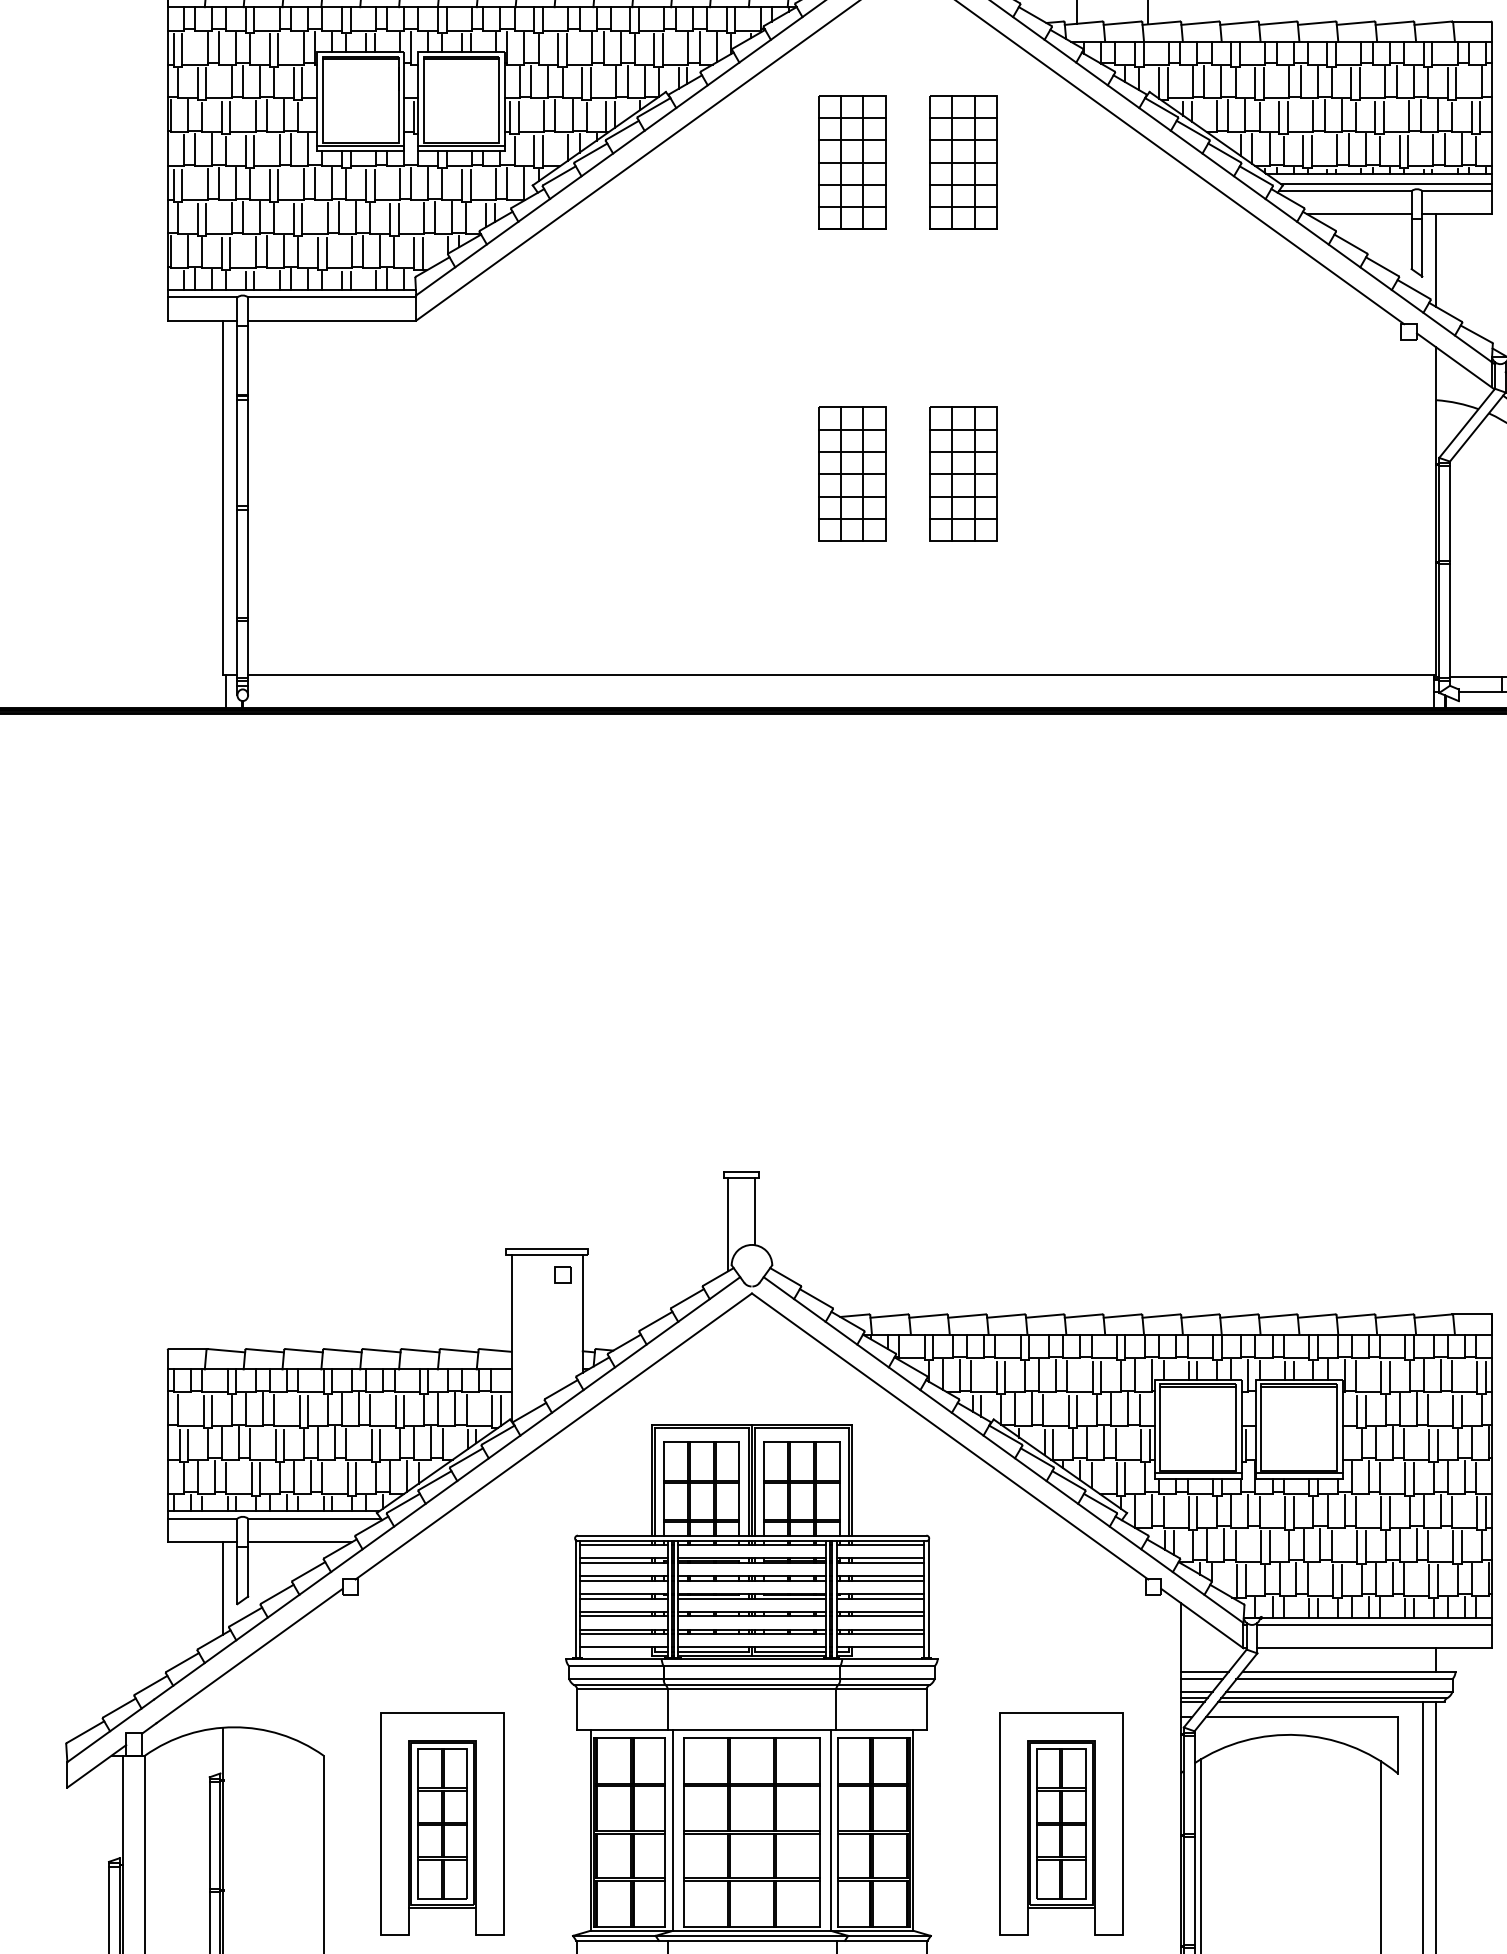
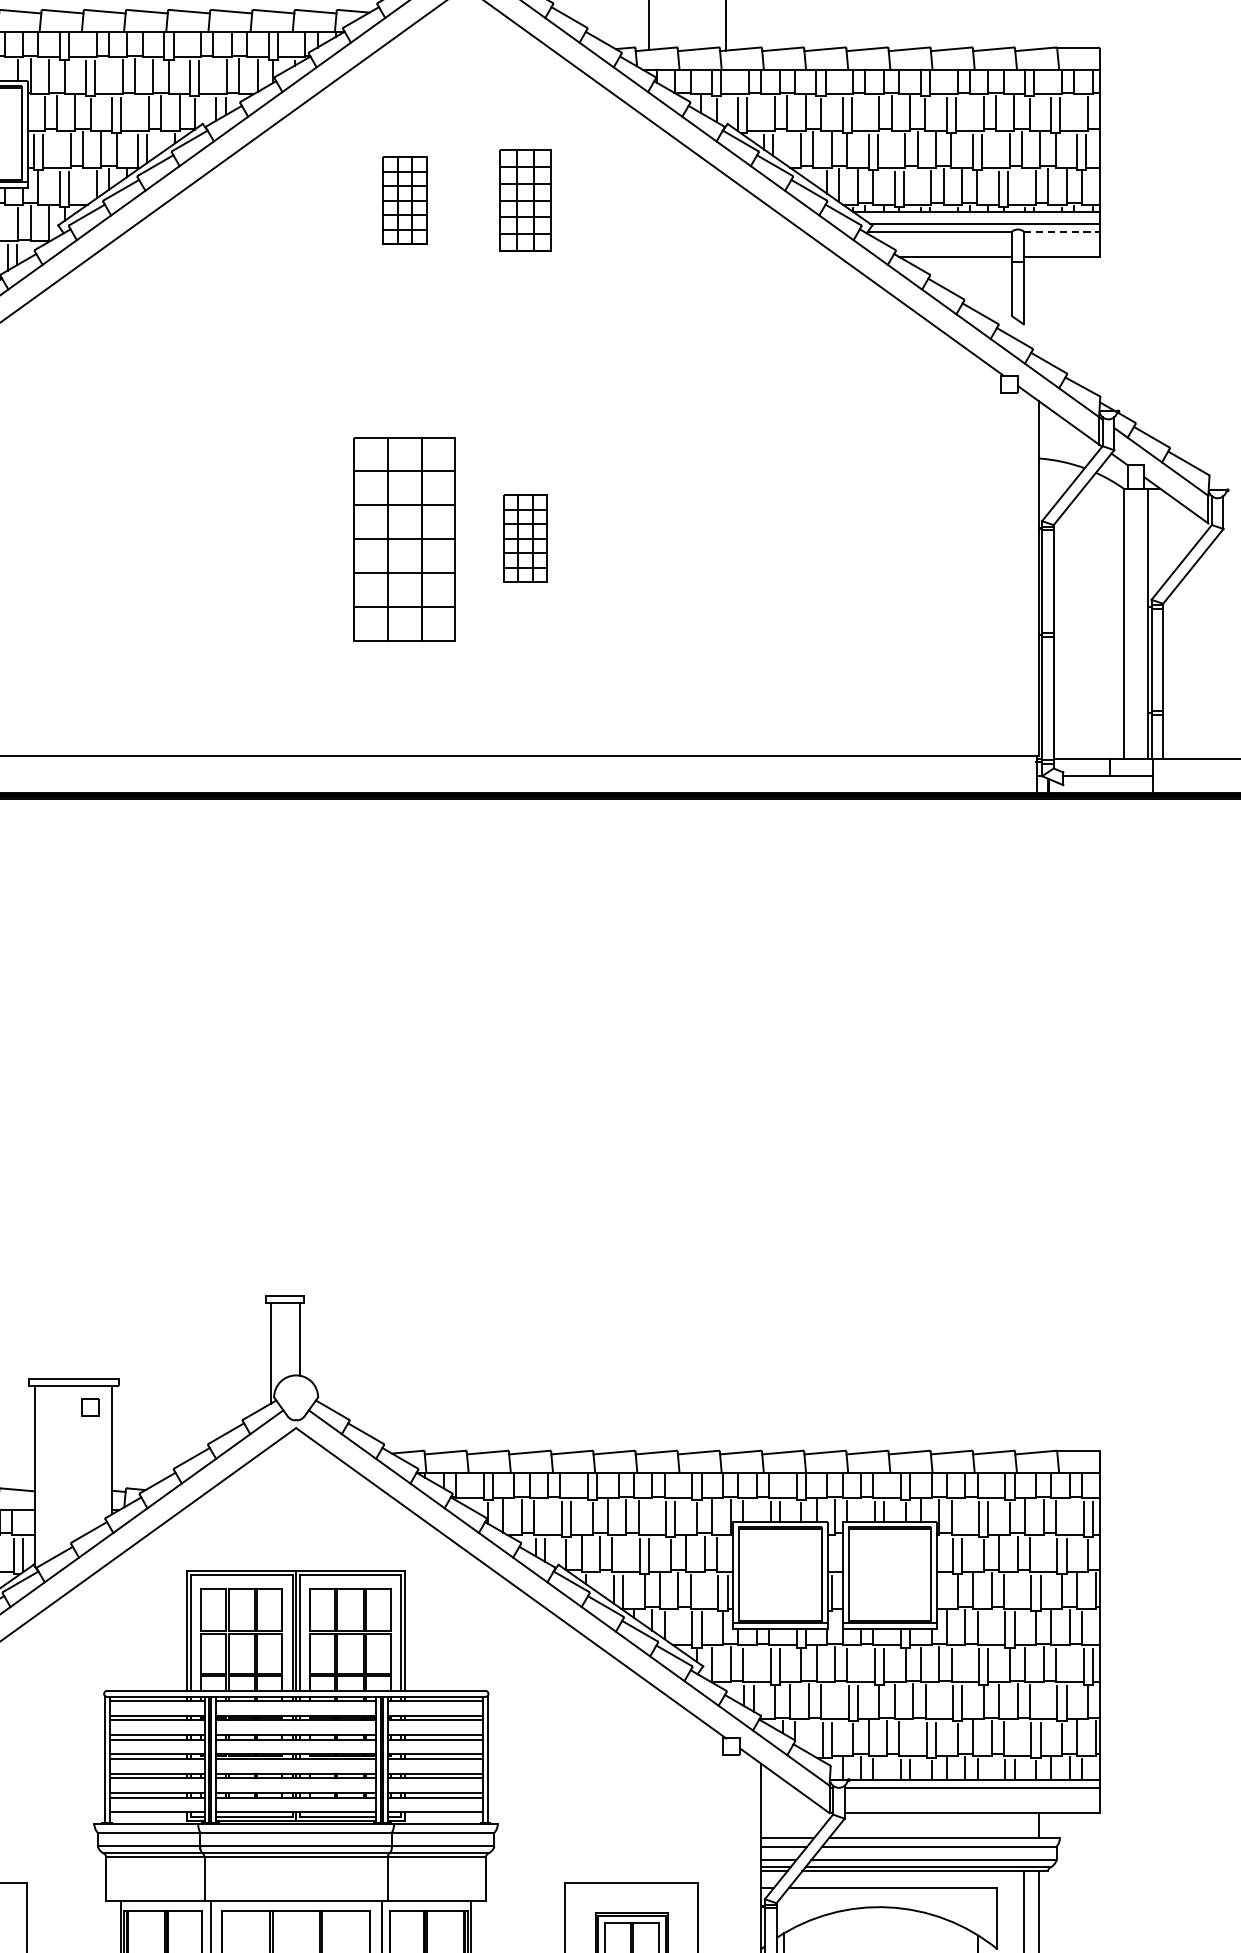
part: (852, 162) -> (405, 200), size x0.6
part: (963, 162) -> (525, 200), size x0.7
line: (1457, 191) -> (1061, 231), solid -> dashed
line: (1436, 260) -> (1039, 306), removed
part: (852, 473) -> (405, 538), size x1.4
part: (963, 473) -> (525, 538), size x0.6

